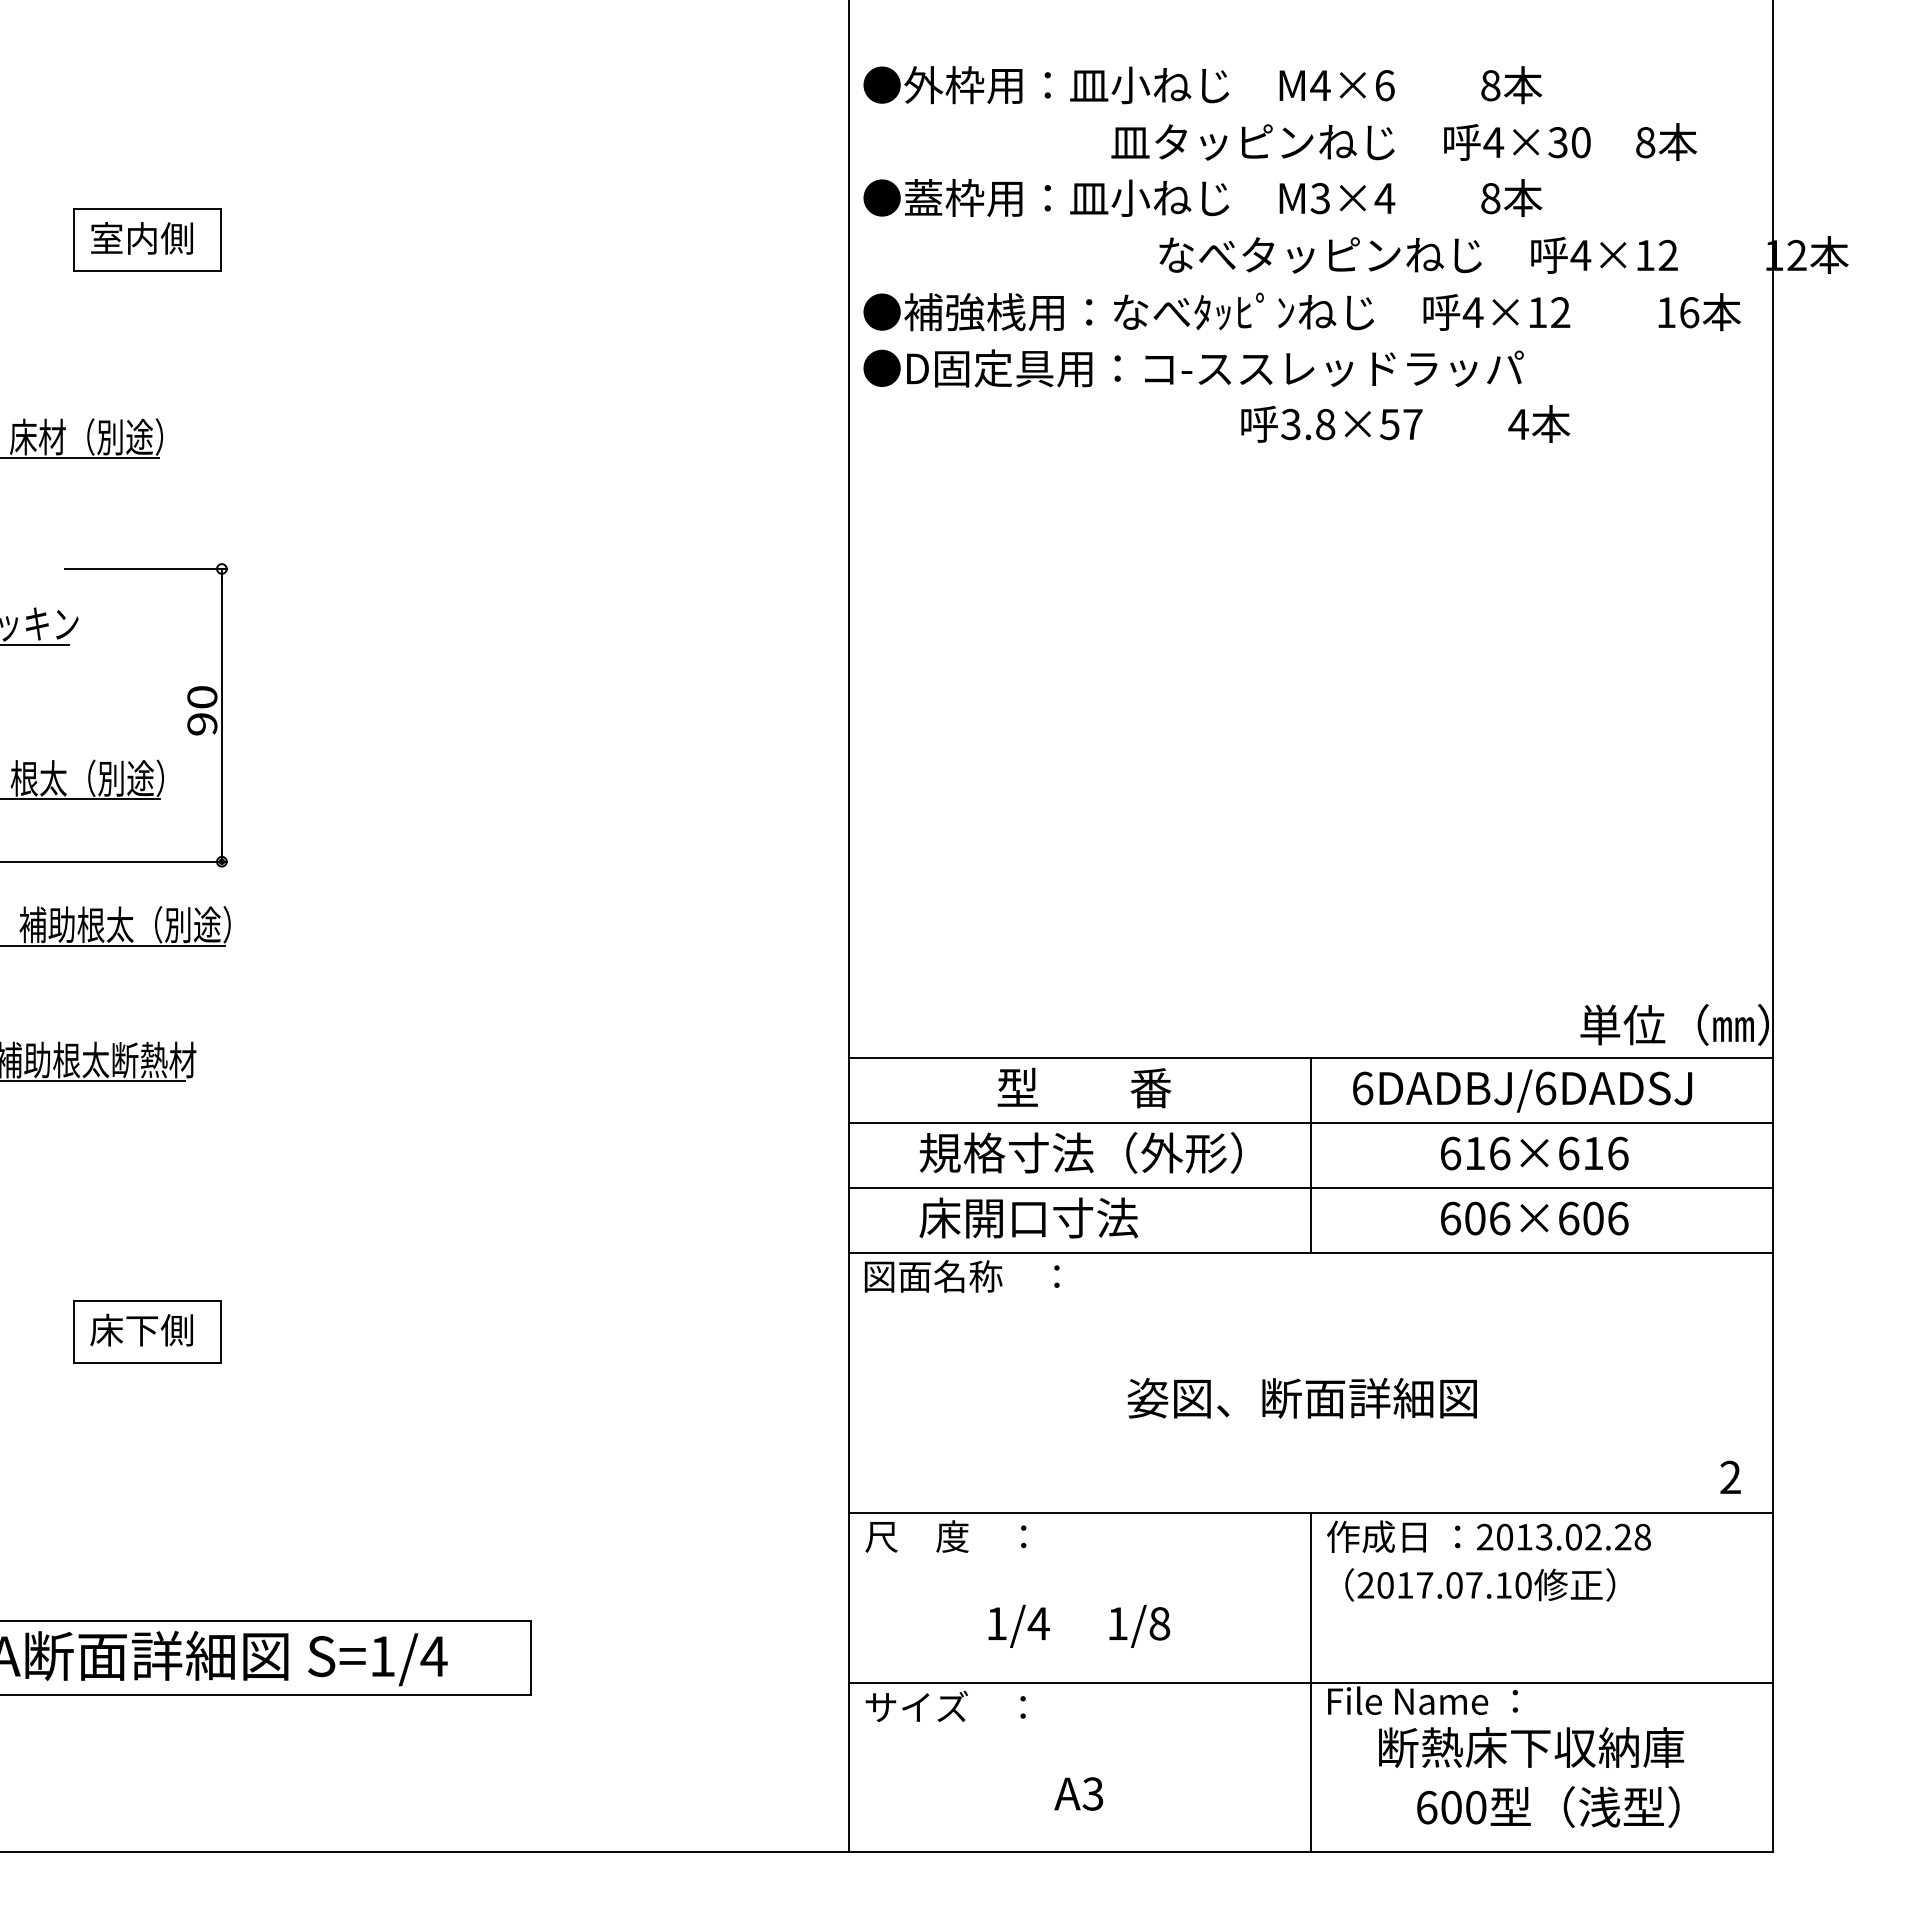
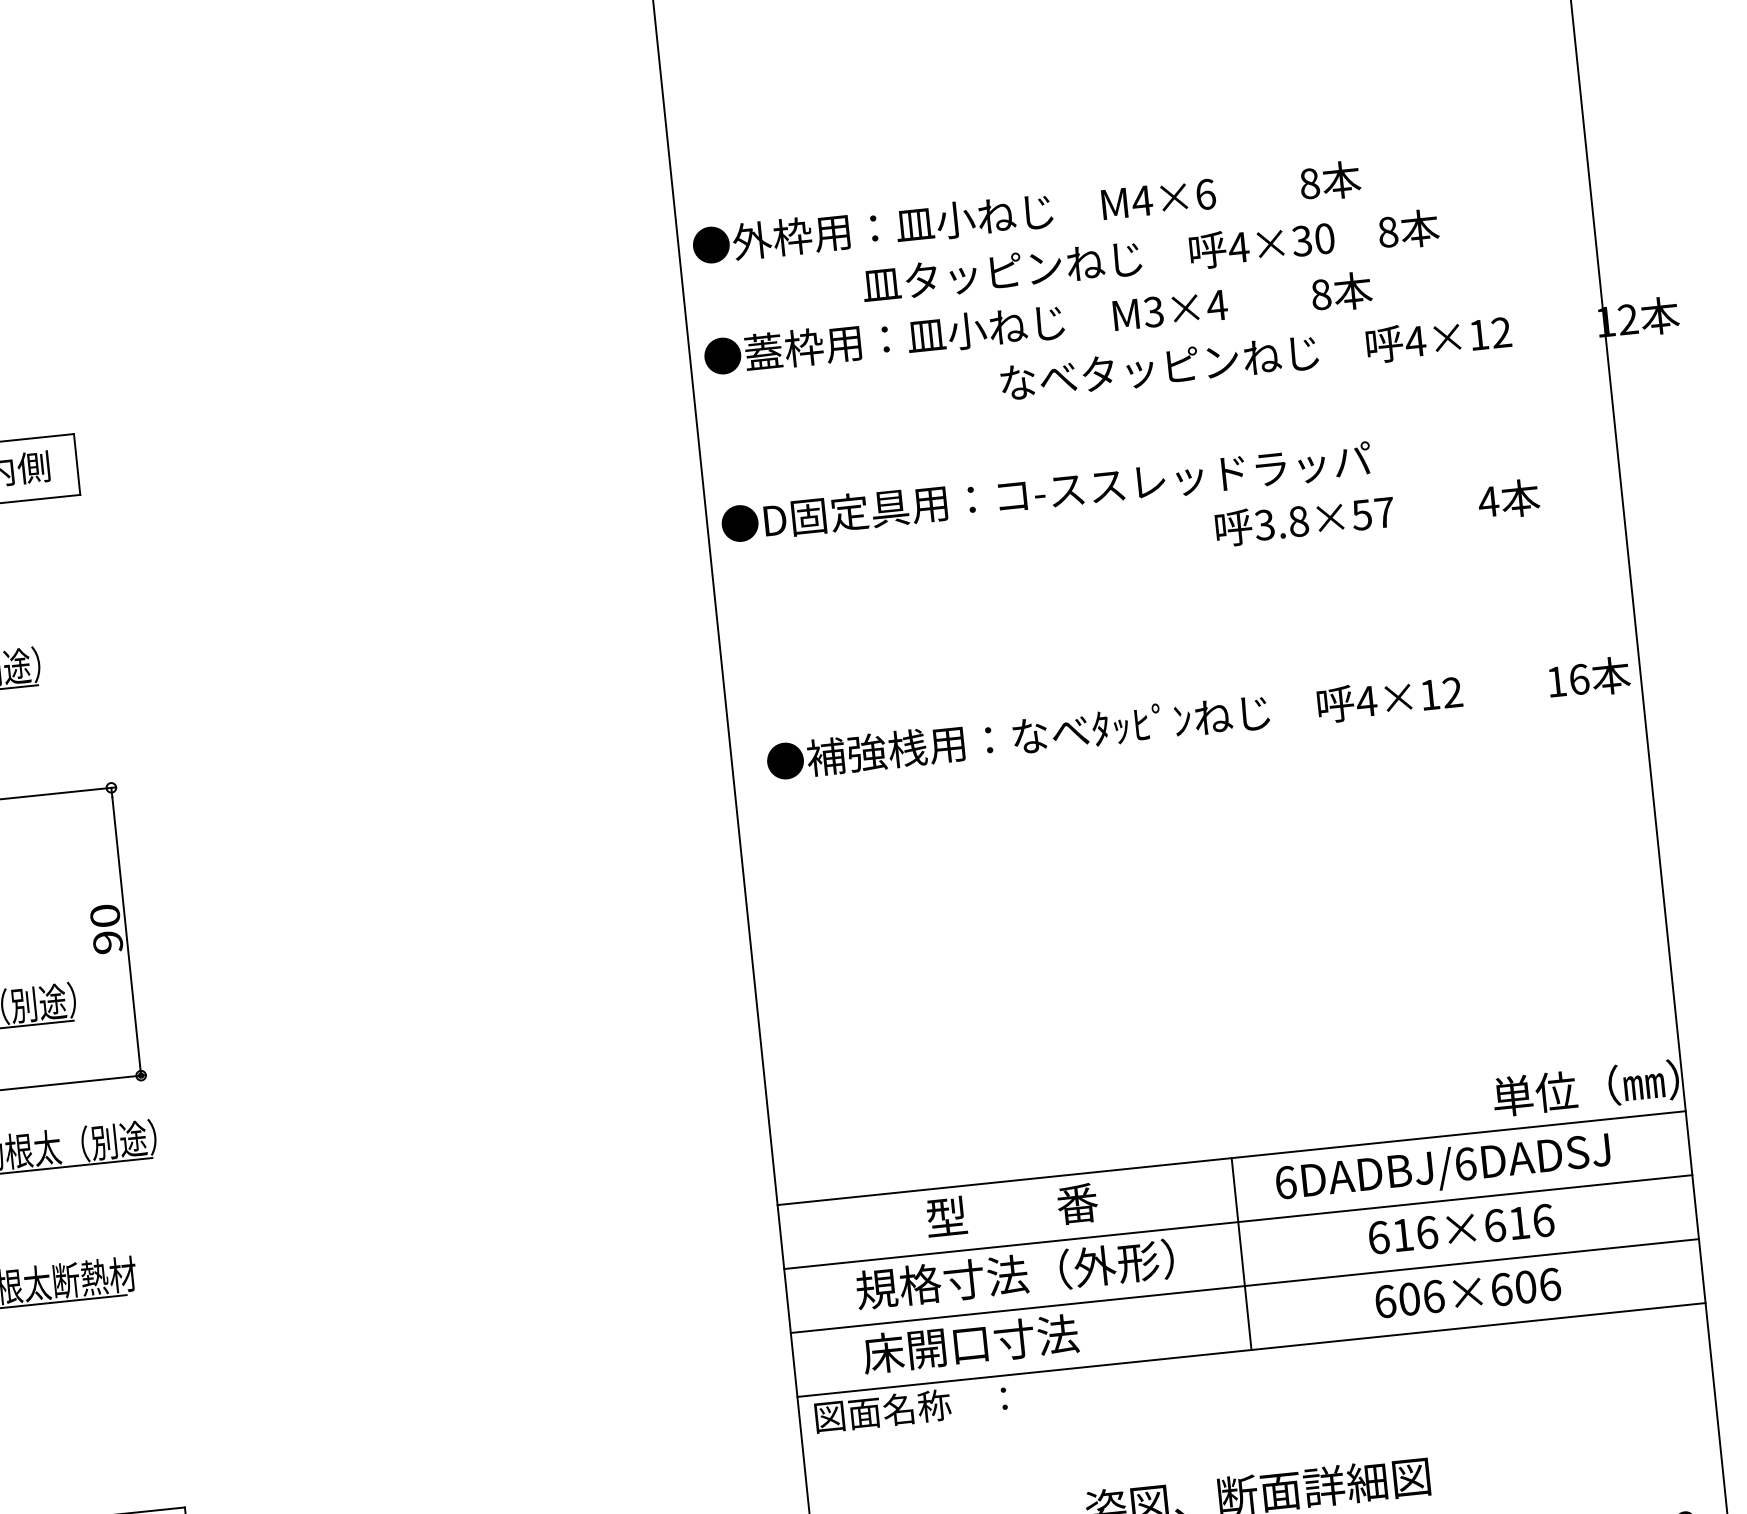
text: (1404, 142) -> (1151, 256), moved
text: (1301, 311) -> (1197, 717), moved
text: (1405, 423) -> (1377, 512), moved

